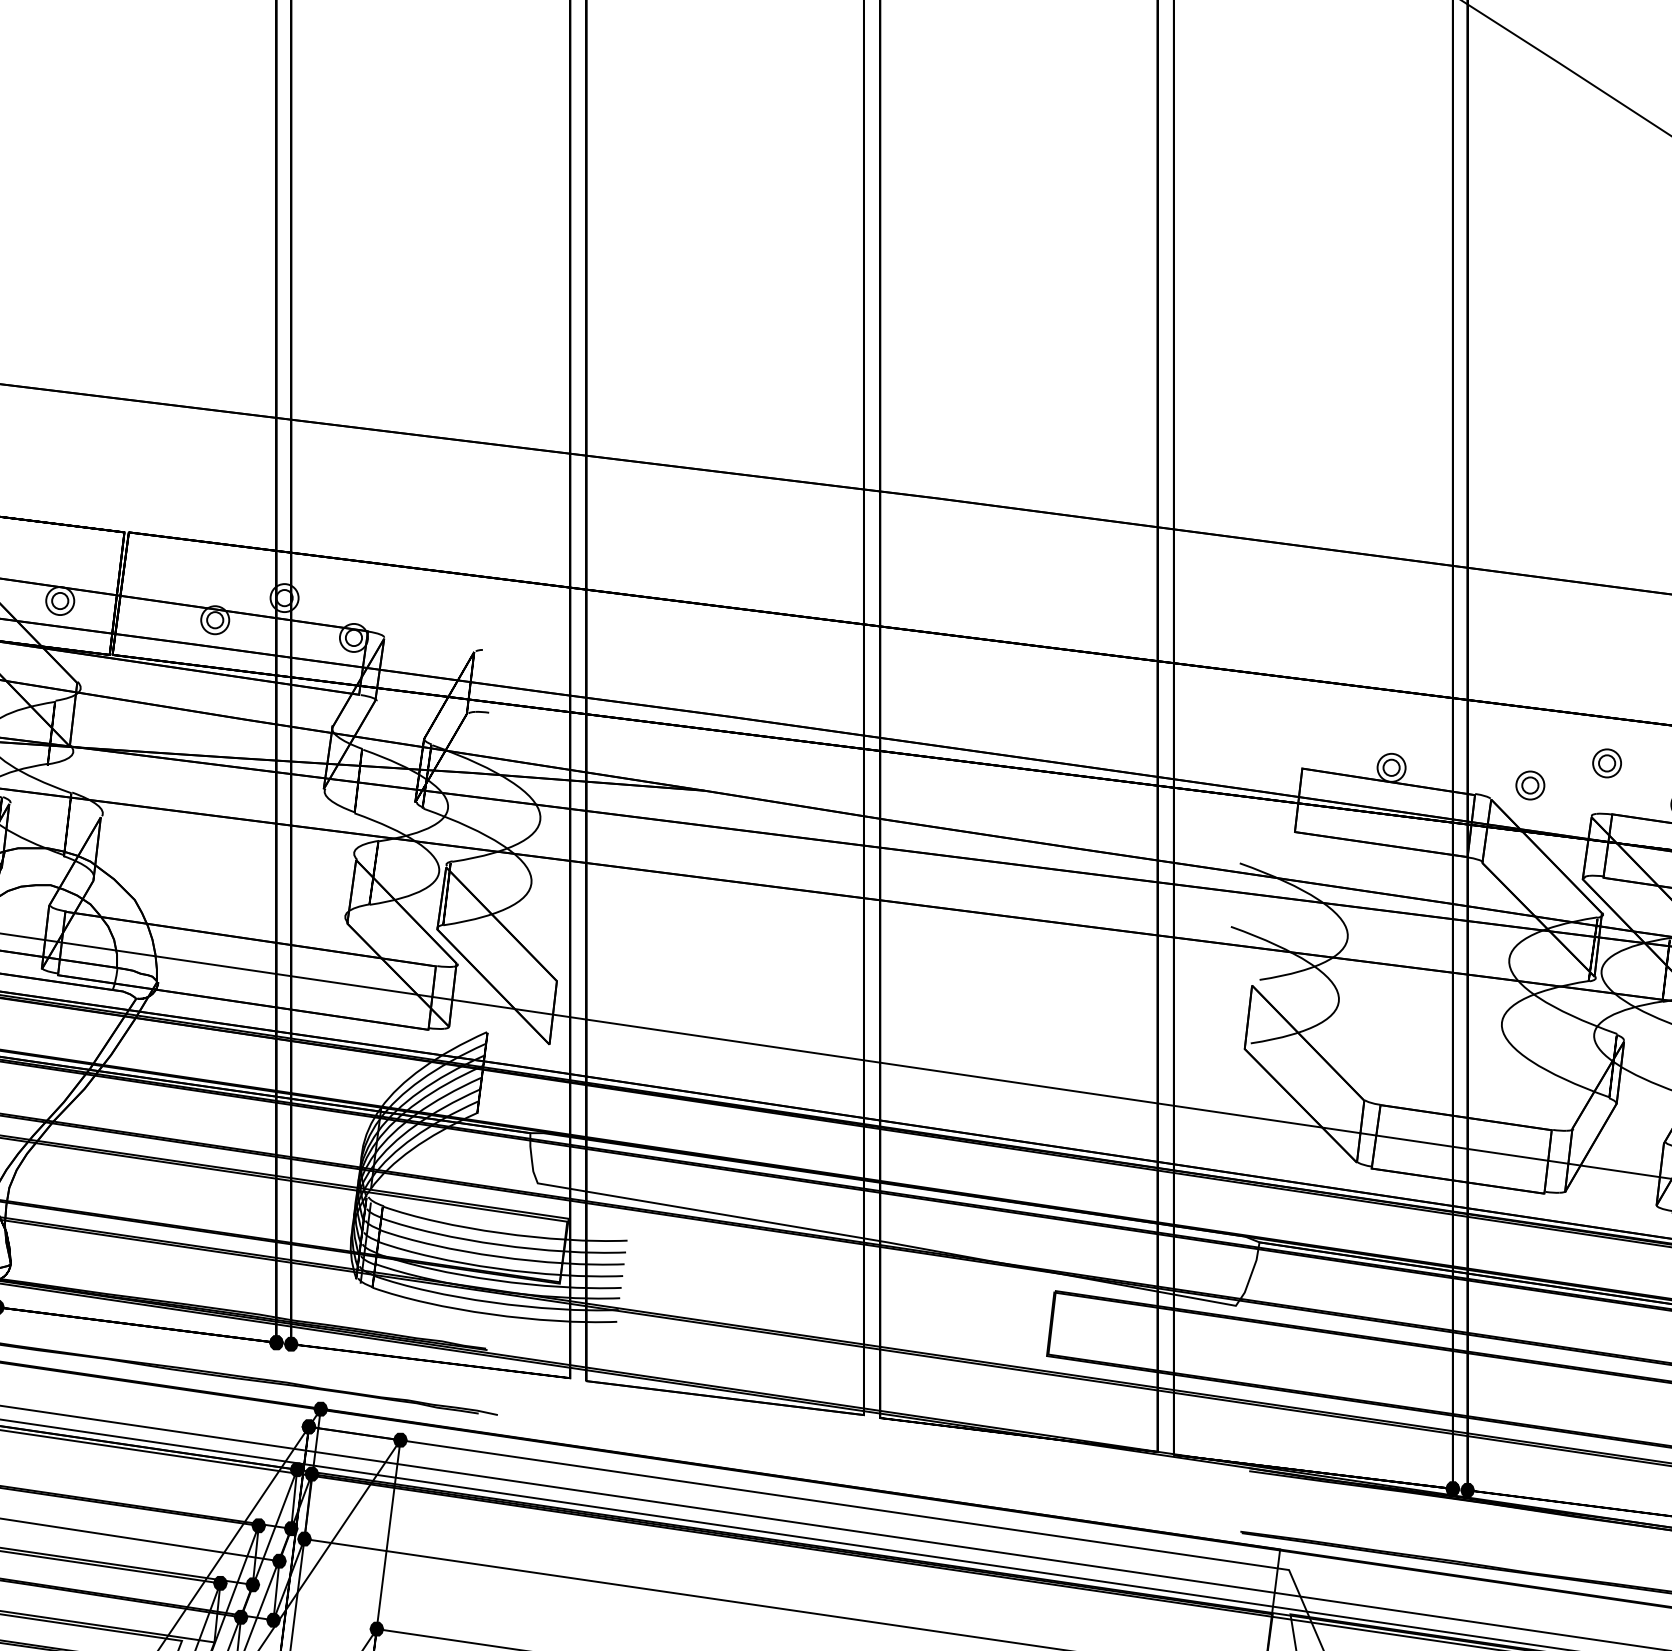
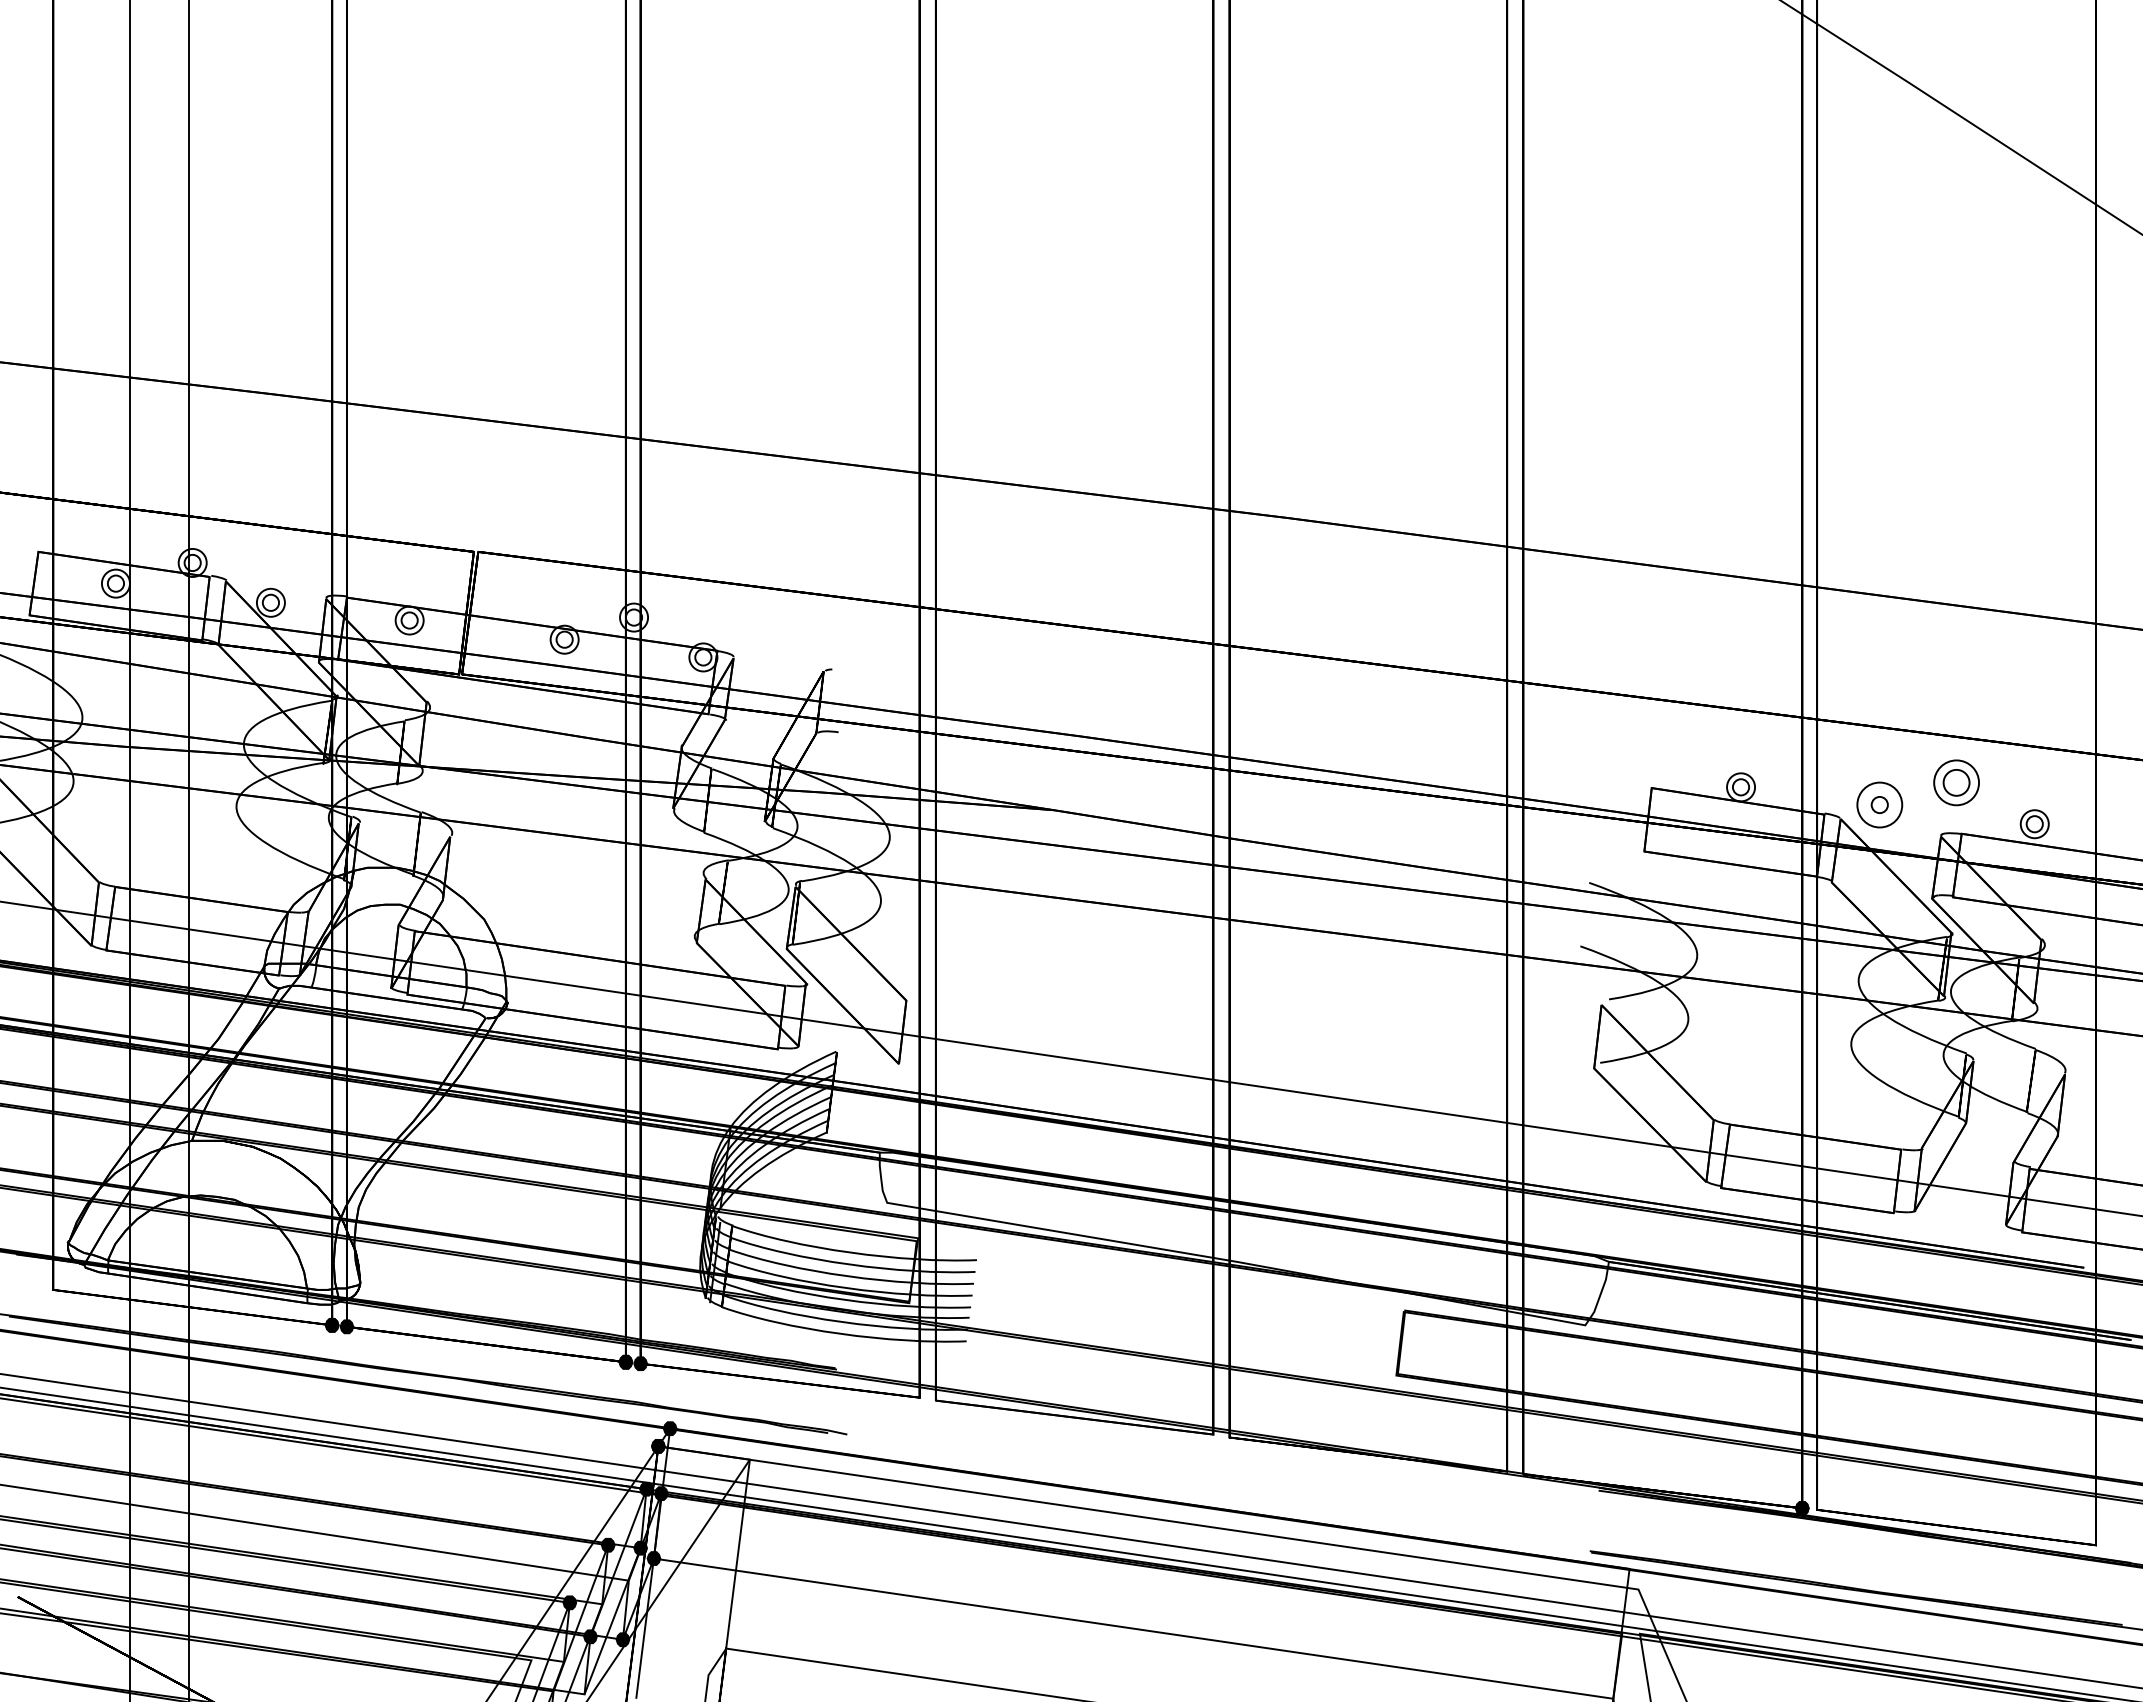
part: (1607, 763) -> (1956, 782), size x1.6
circle: (1530, 786) -> (1879, 805), size x1.6
fill: (400, 1440) -> (749, 1459), removed
fill: (1467, 1490) -> (1816, 1509), removed
fill: (279, 1561) -> (628, 1580), removed
fill: (252, 1584) -> (601, 1603), removed
fill: (376, 1629) -> (725, 1648), removed

